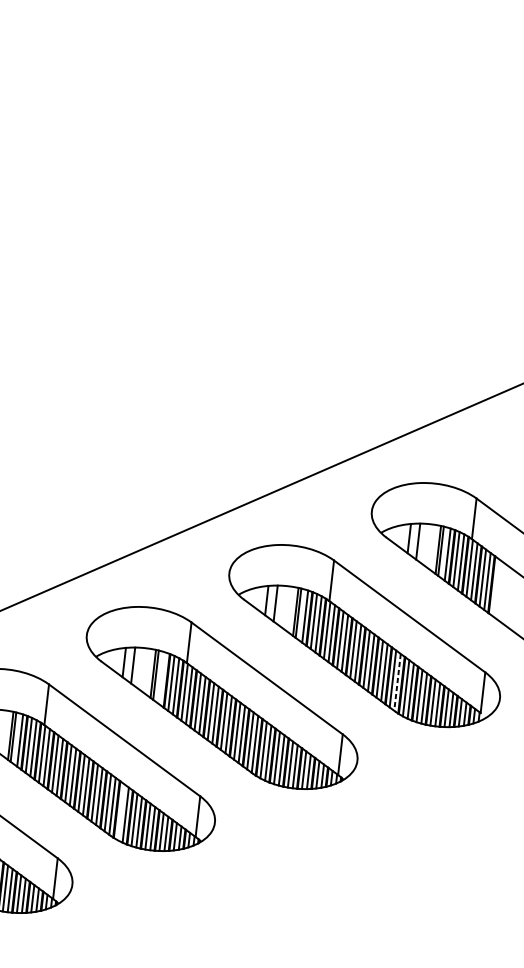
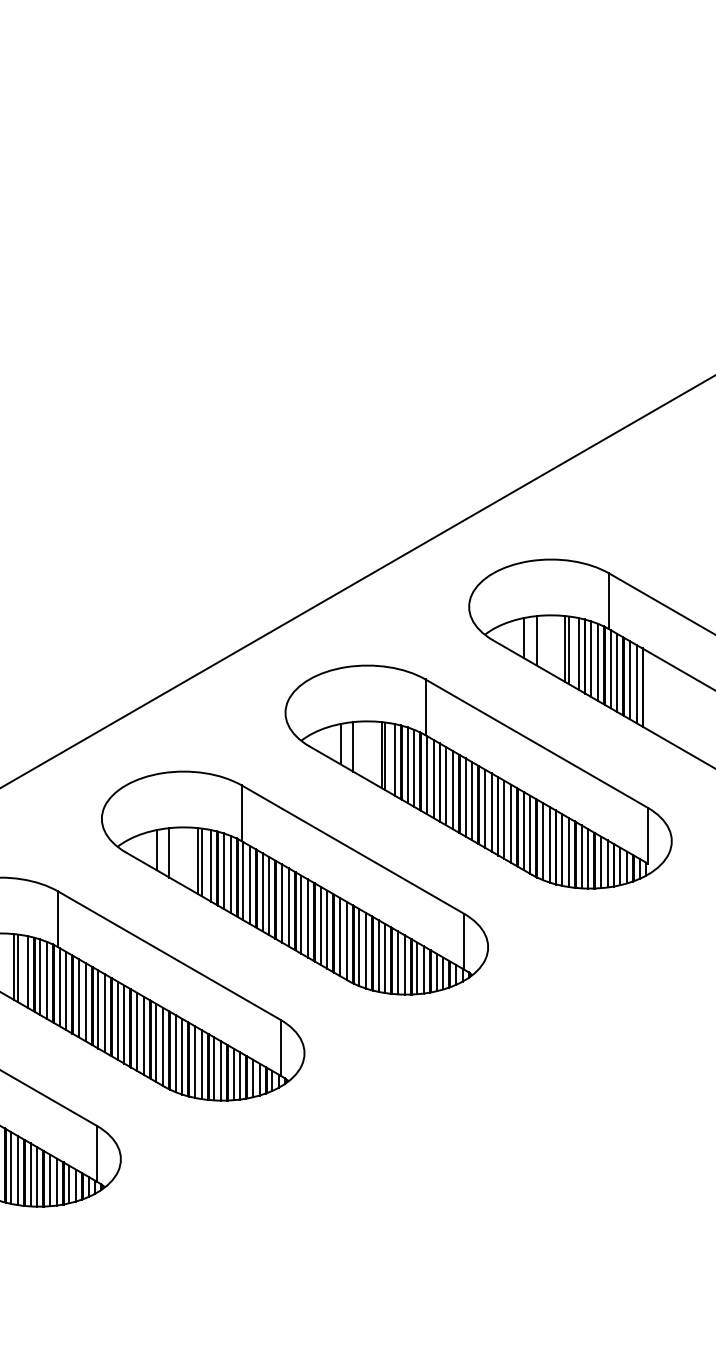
line: (162, 678) -> (211, 865), added
line: (397, 682) -> (530, 835), dashed -> solid
line: (120, 812) -> (175, 1053), added

